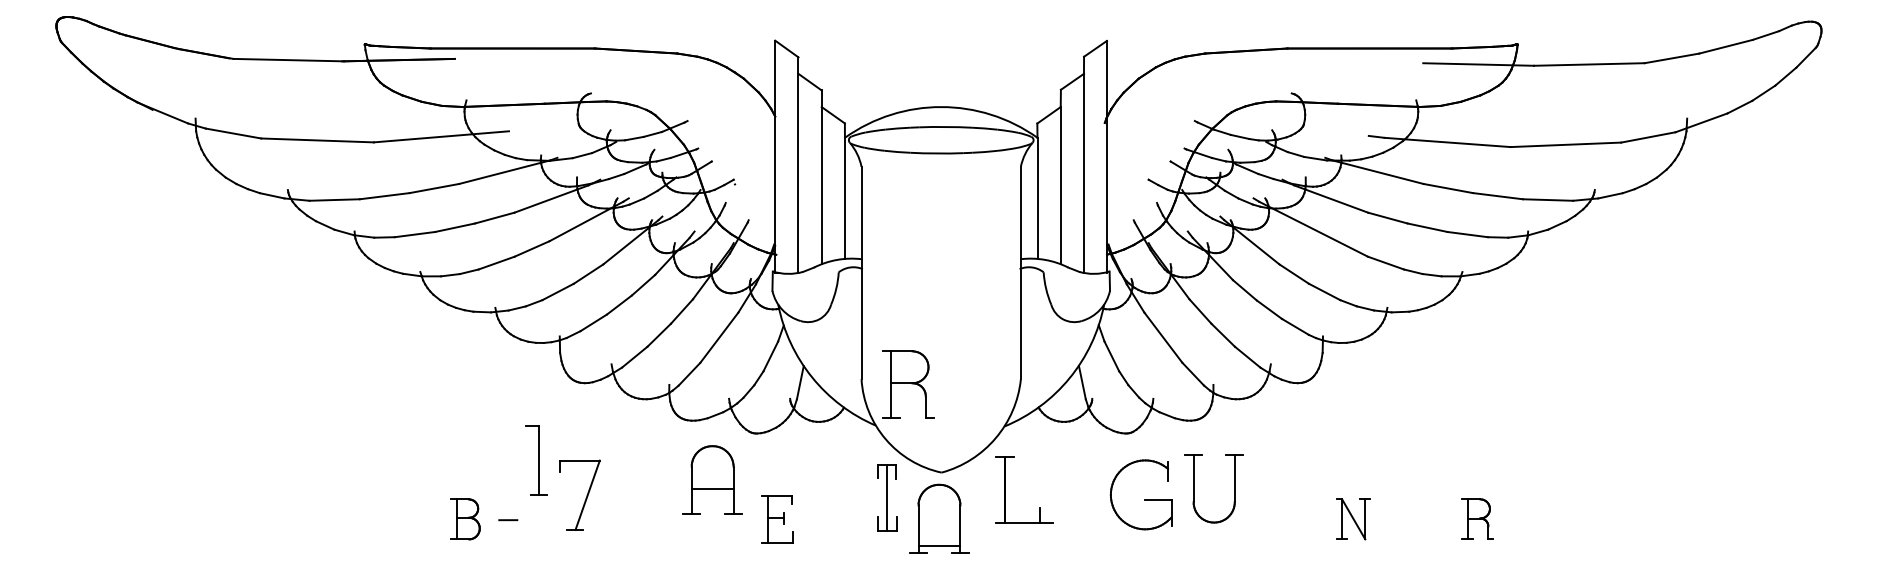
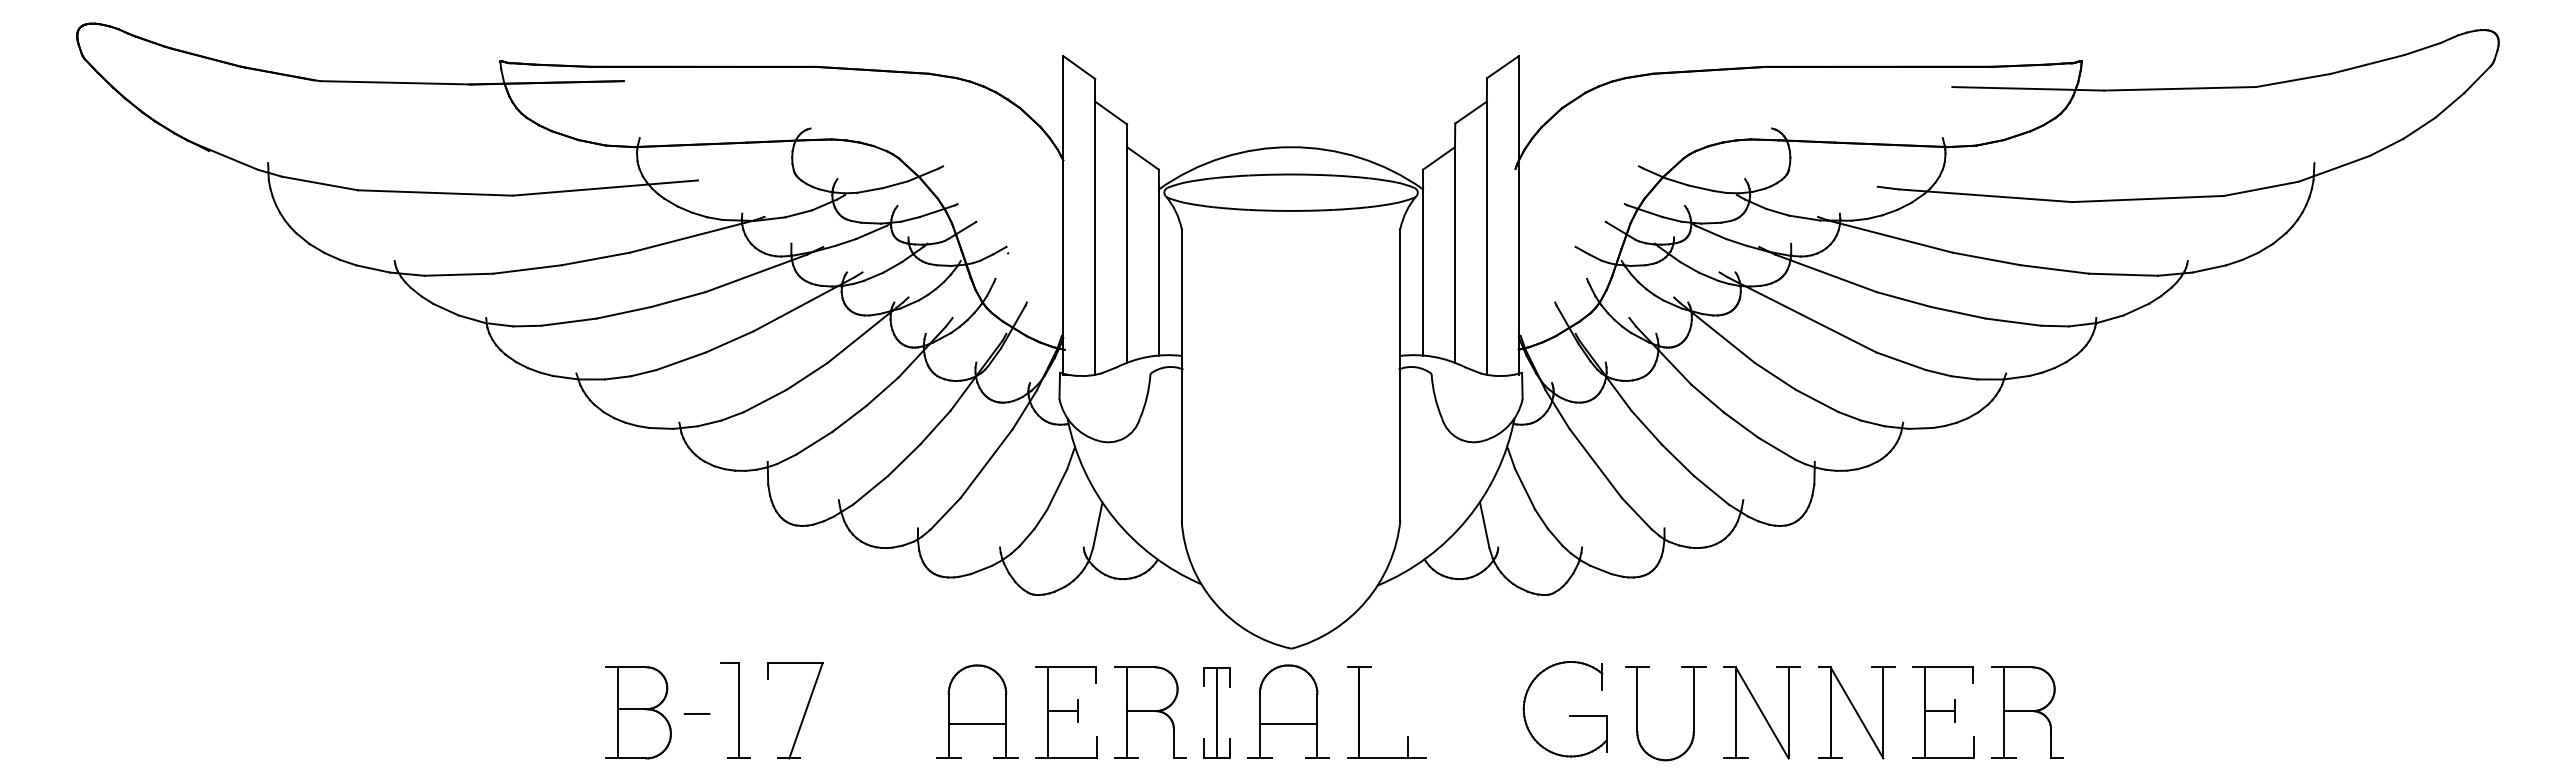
part: (908, 384) -> (1150, 712), moved
part: (536, 460) -> (735, 710), moved
part: (712, 479) -> (977, 711), moved
part: (1193, 488) -> (1637, 713), moved
part: (1004, 489) -> (1359, 712), moved
part: (585, 497) -> (803, 714), moved
part: (886, 497) -> (1216, 712), moved
part: (1144, 499) -> (1569, 715), moved
part: (465, 519) -> (638, 712), size x1.67
part: (777, 519) -> (1066, 712), size x1.43
part: (1284, 519) -> (1761, 712), added
part: (1353, 519) -> (1856, 712), size x1.67
part: (1416, 519) -> (1943, 712), added
part: (1478, 519) -> (2027, 712), size x1.67
line: (939, 545) -> (1288, 723), moved

